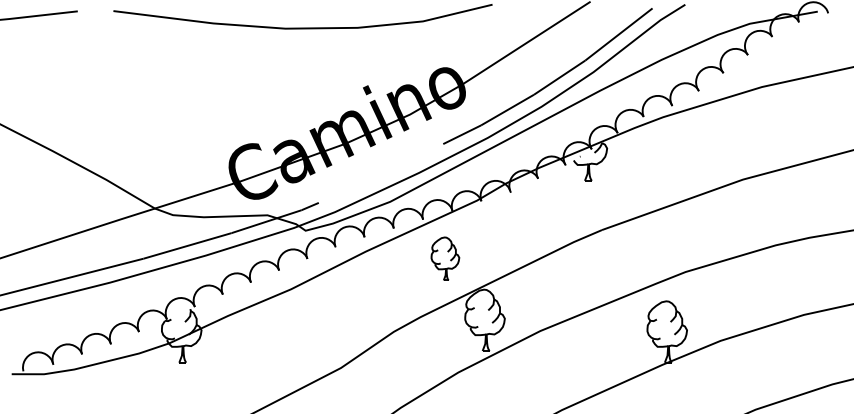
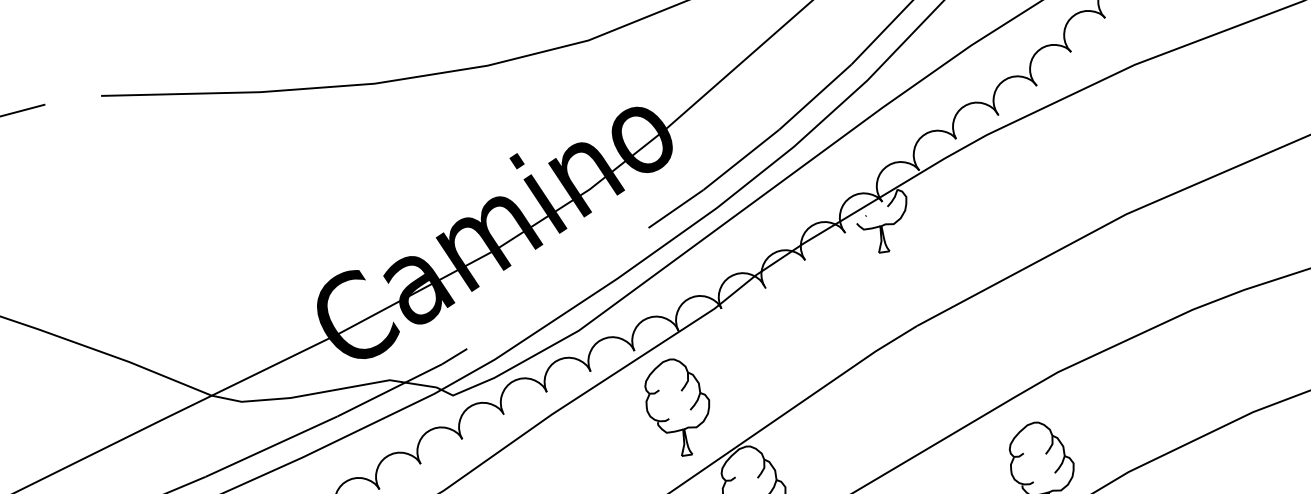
part: (445, 258) -> (678, 406), size x1.43

